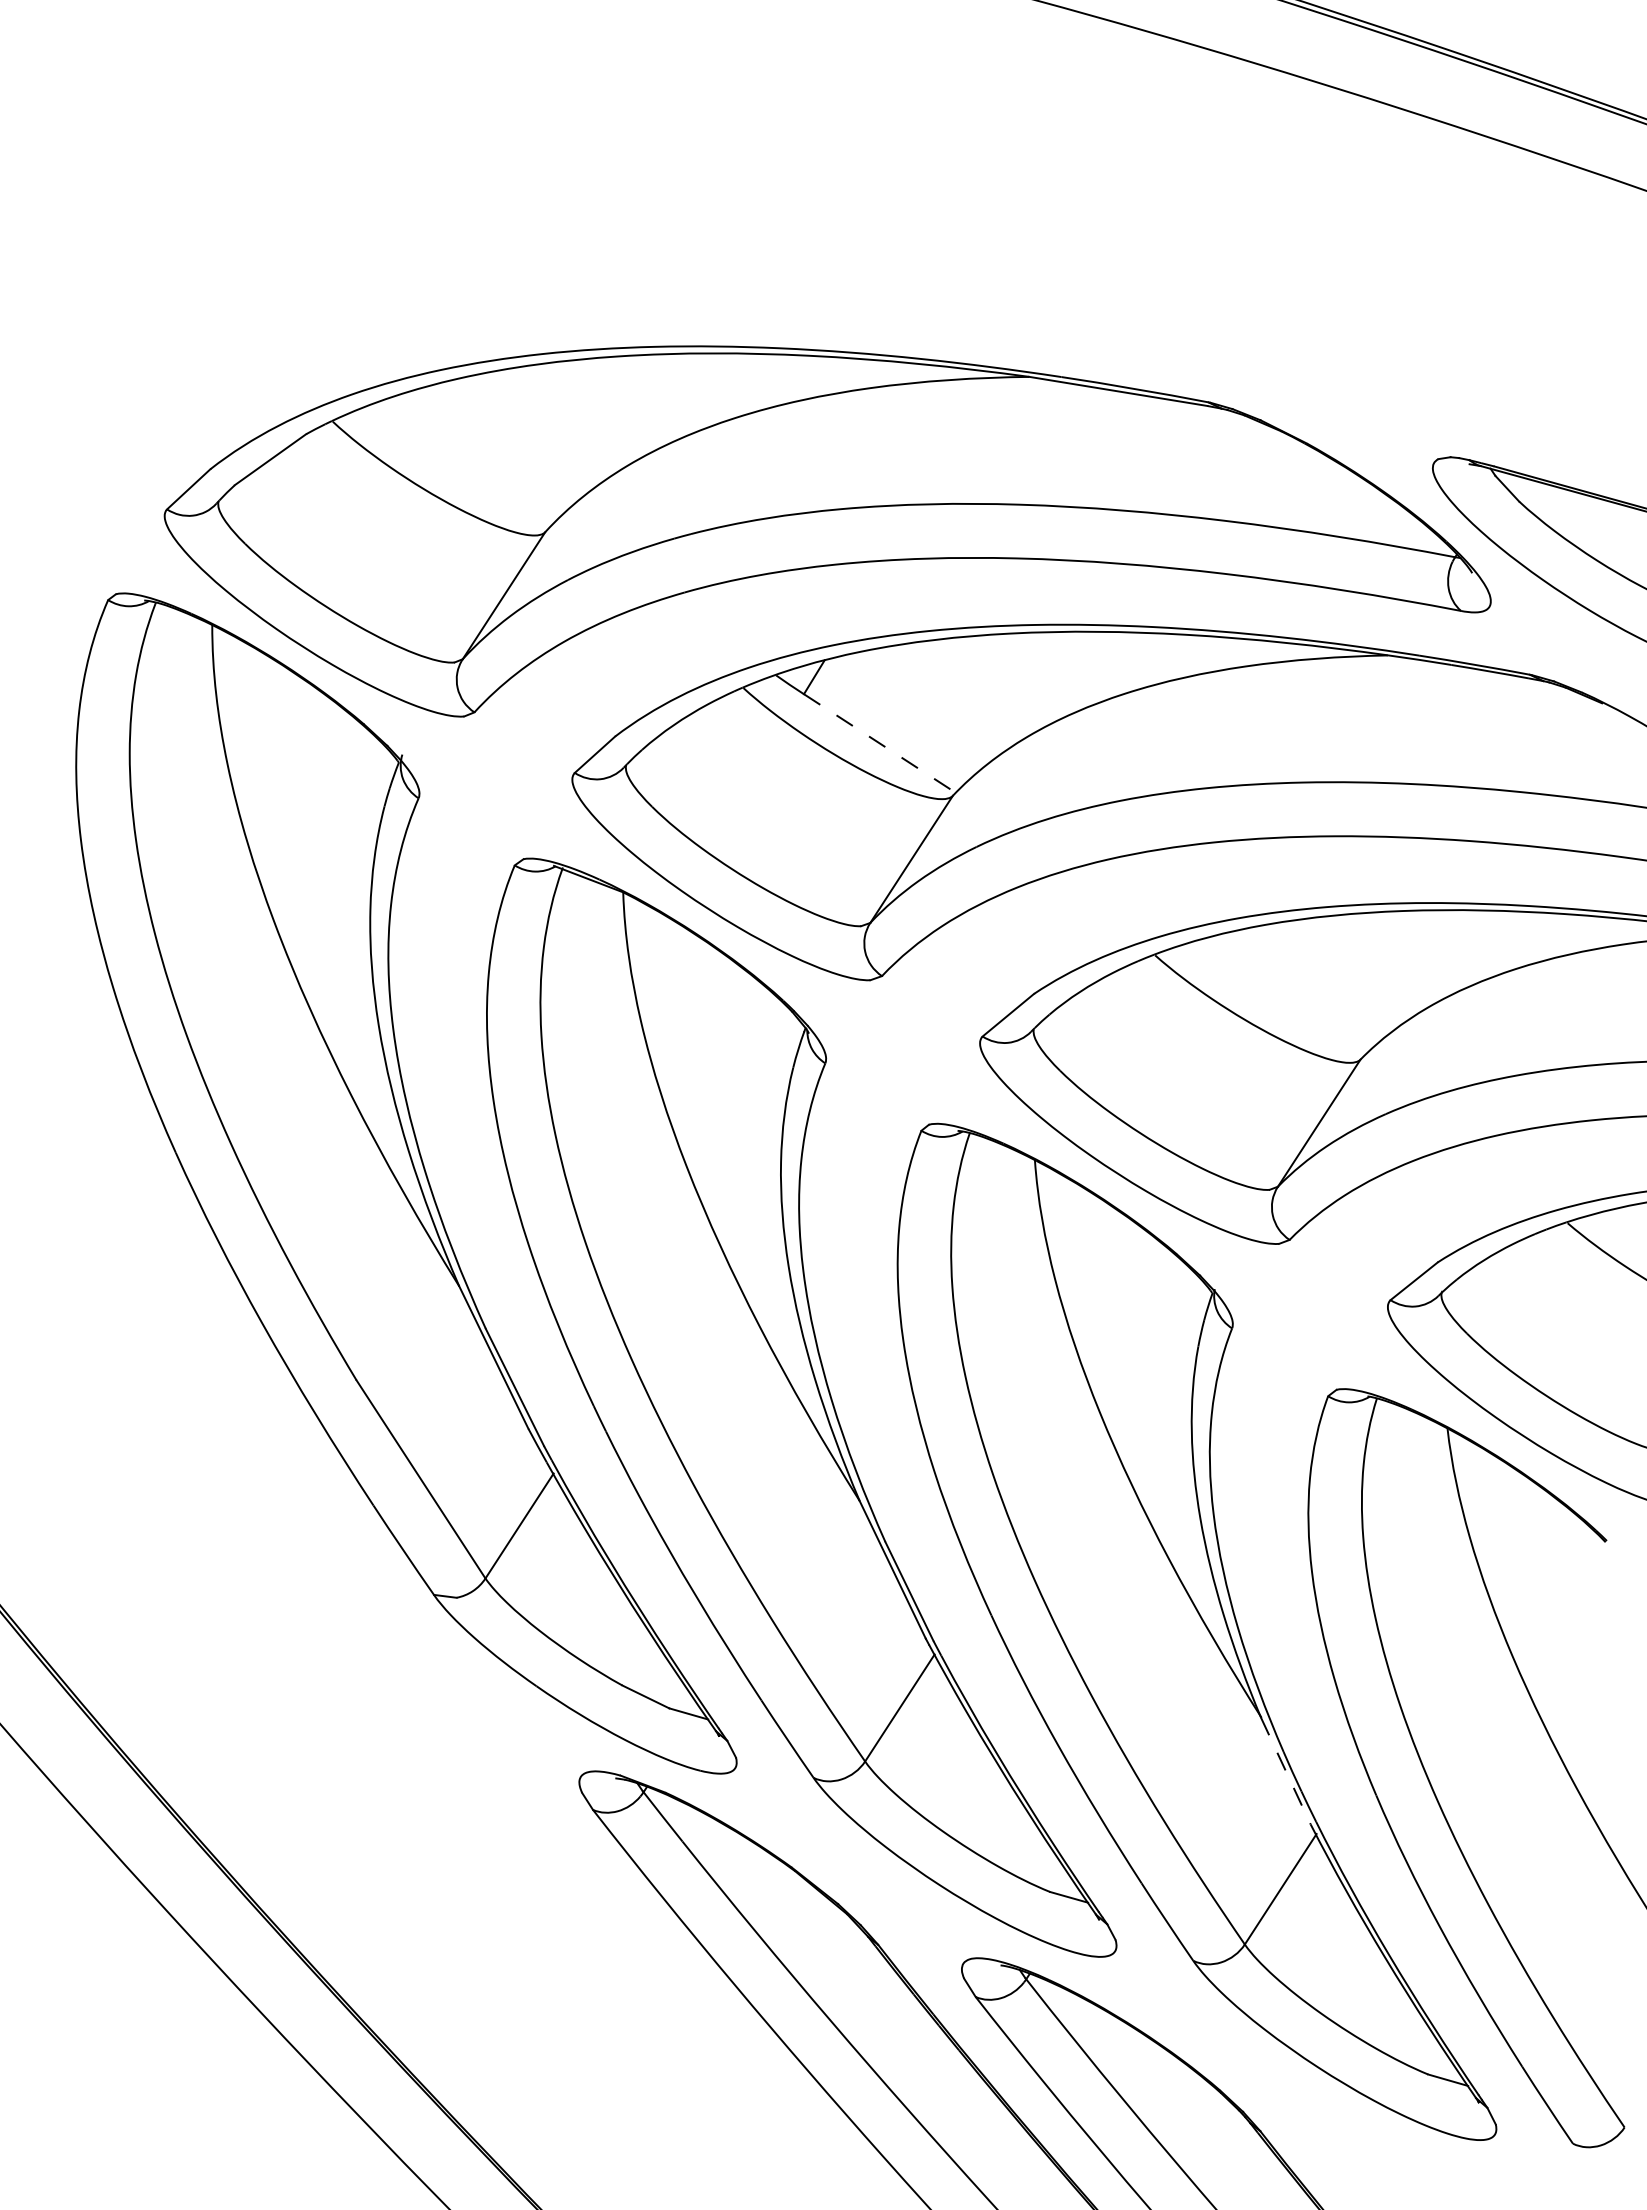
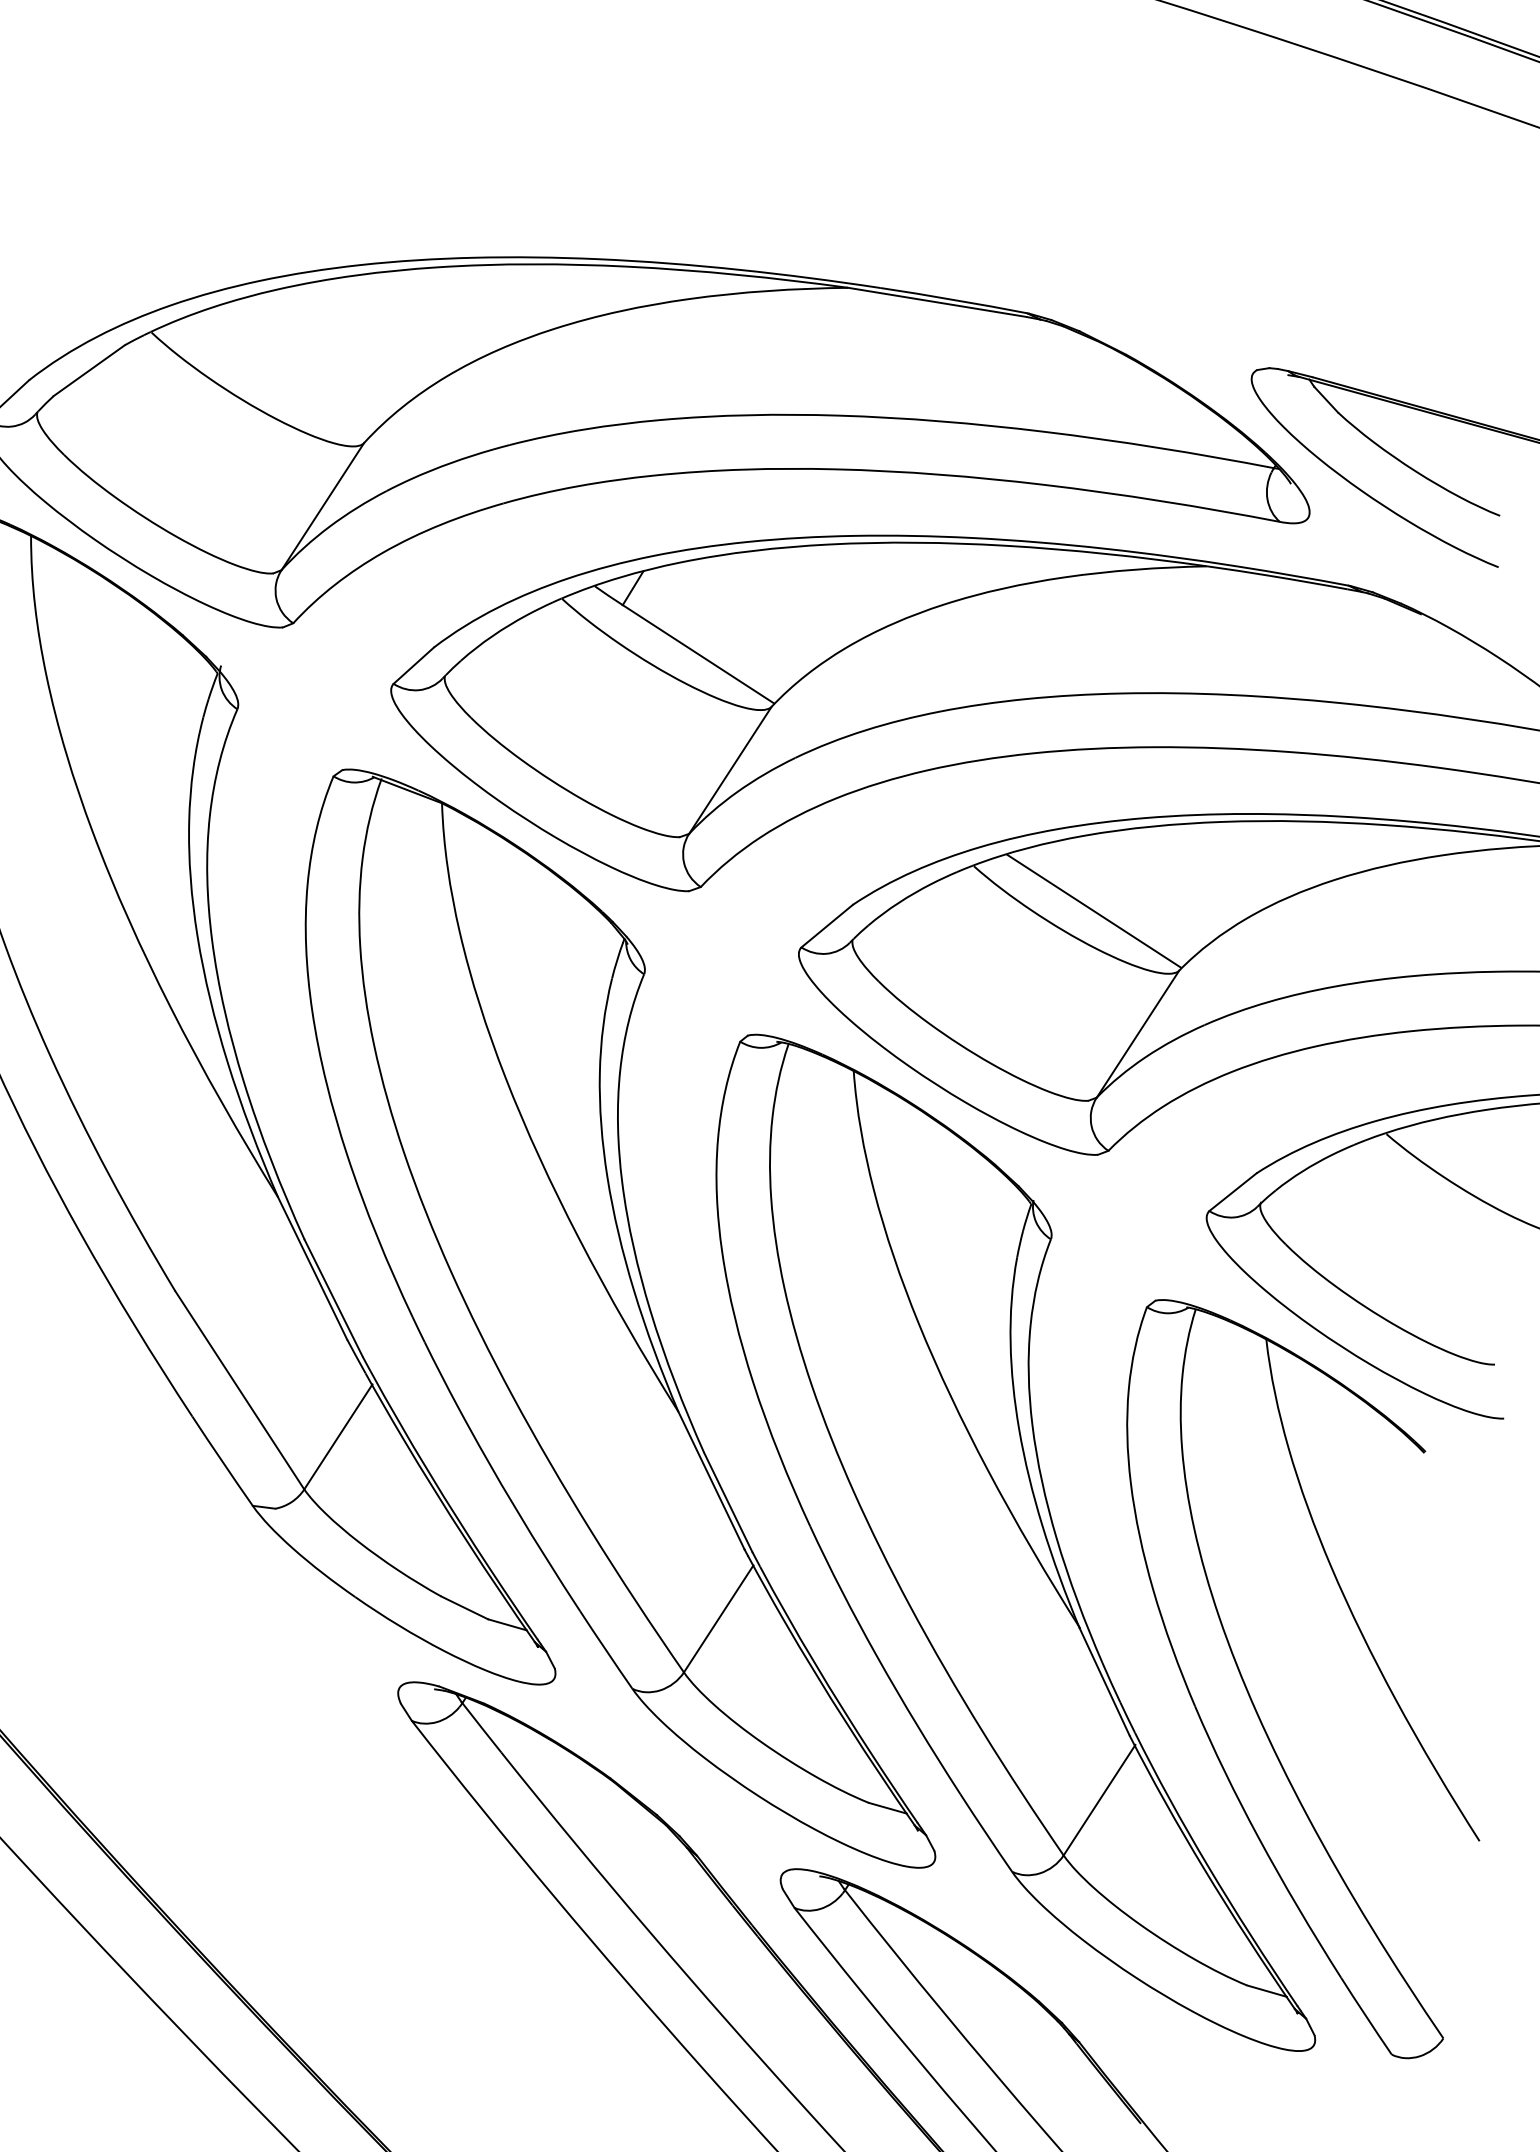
line: (879, 743) -> (698, 654), dashed -> solid
line: (1275, 1000) -> (1094, 911), added
line: (1285, 1771) -> (1104, 1682), dashed -> solid

